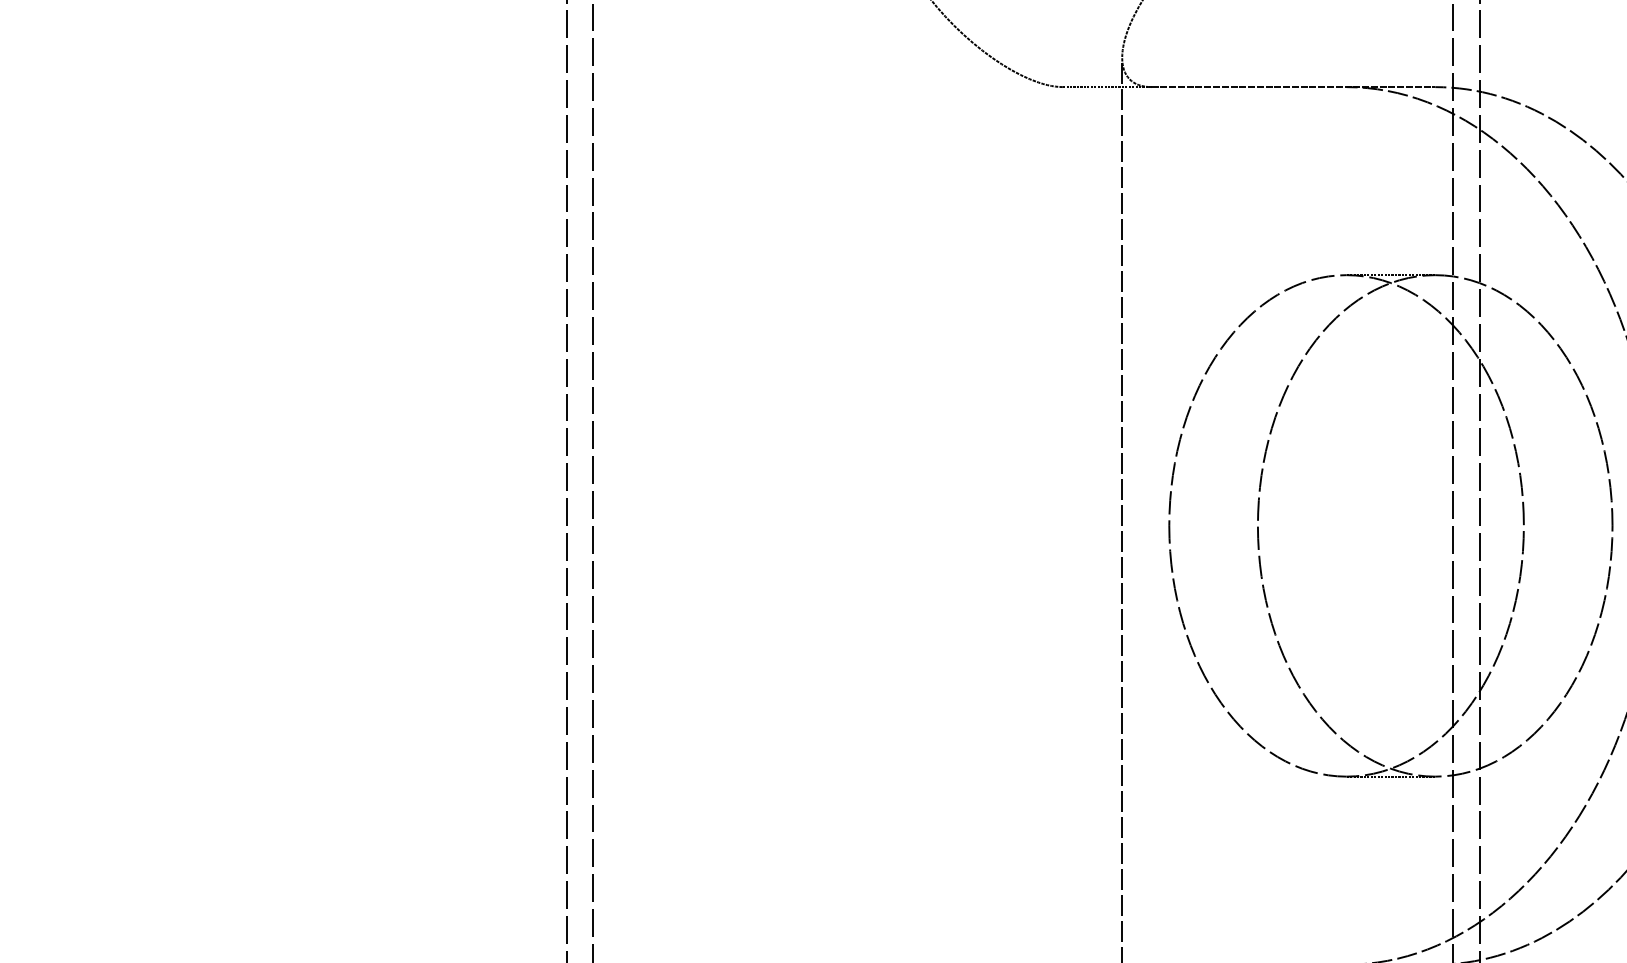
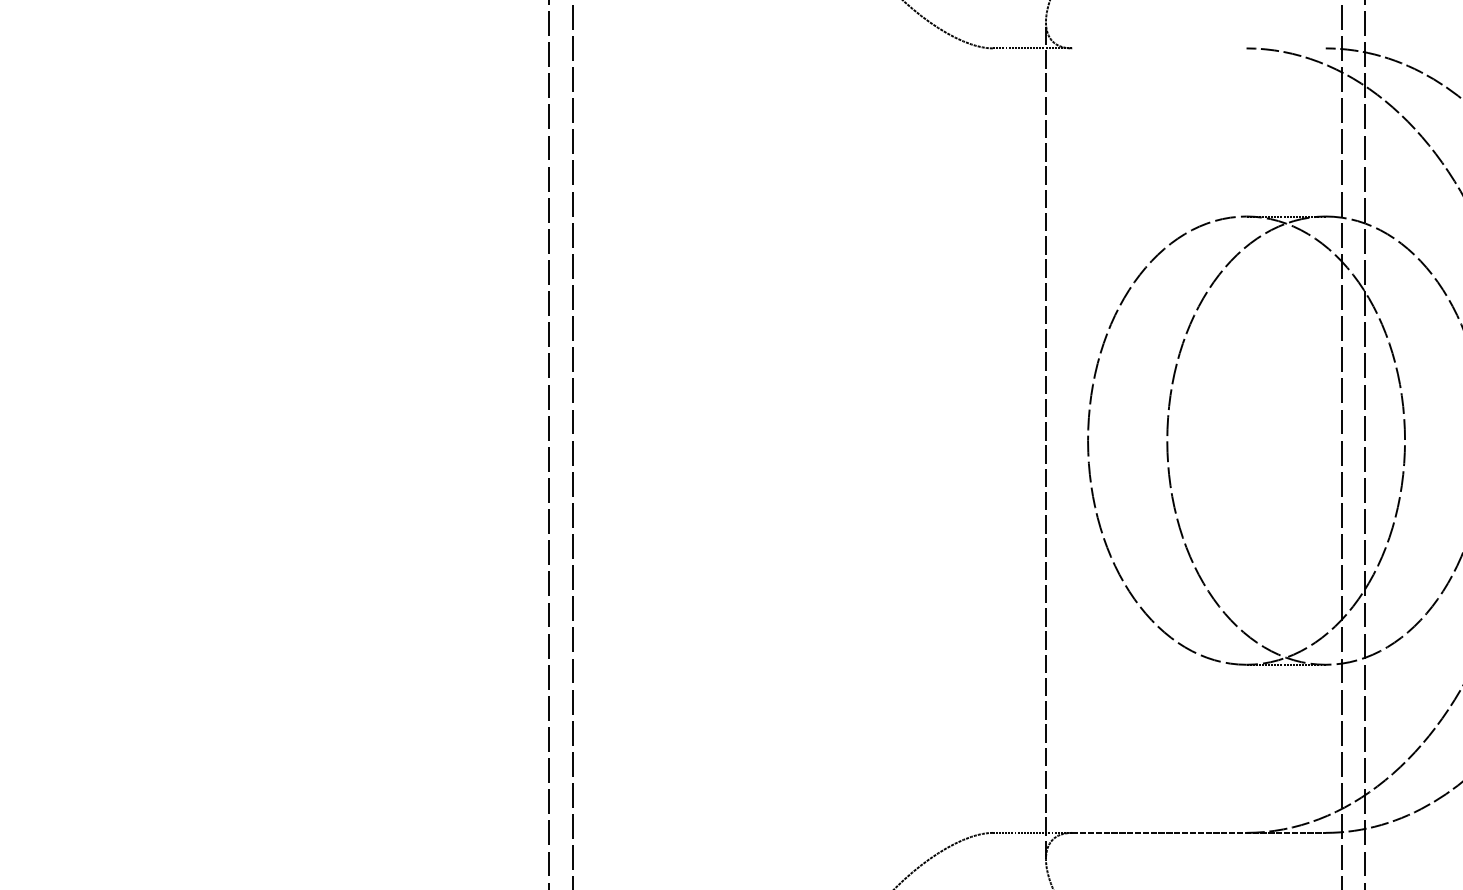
line: (1292, 87) -> (1198, 48), removed

